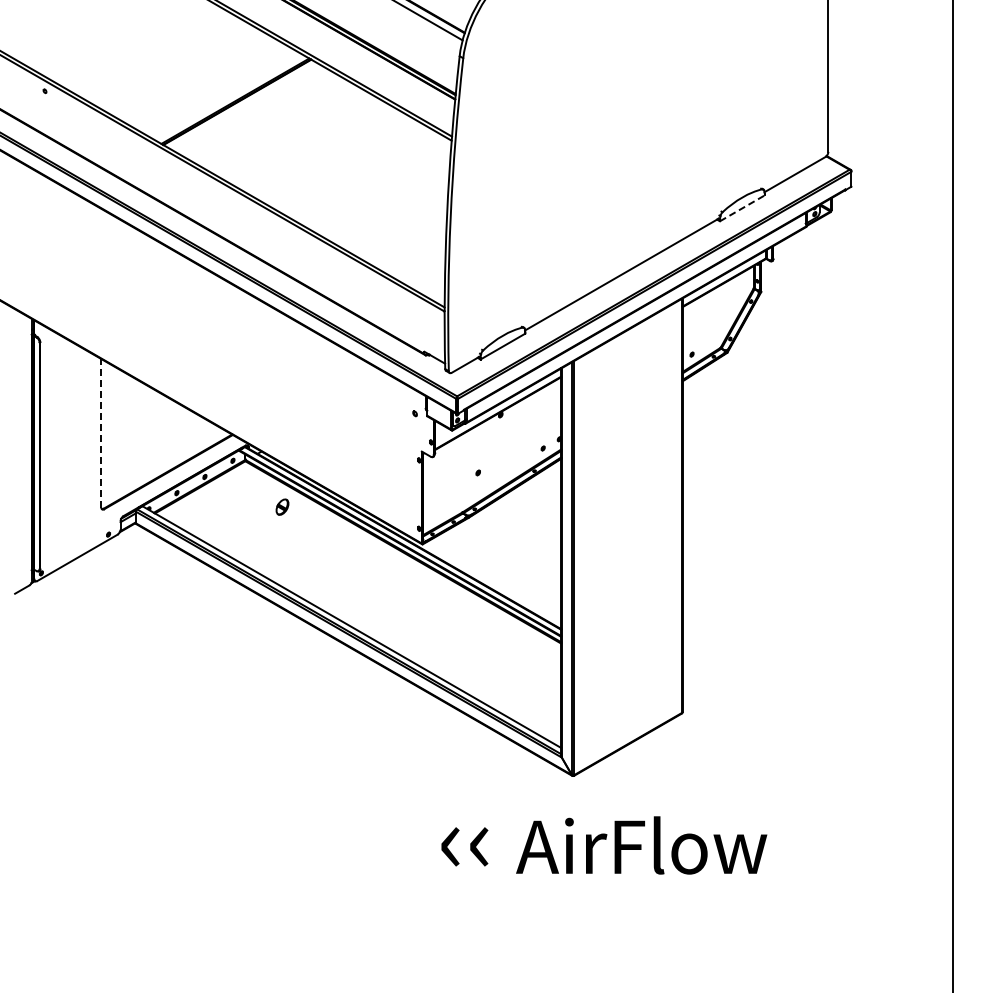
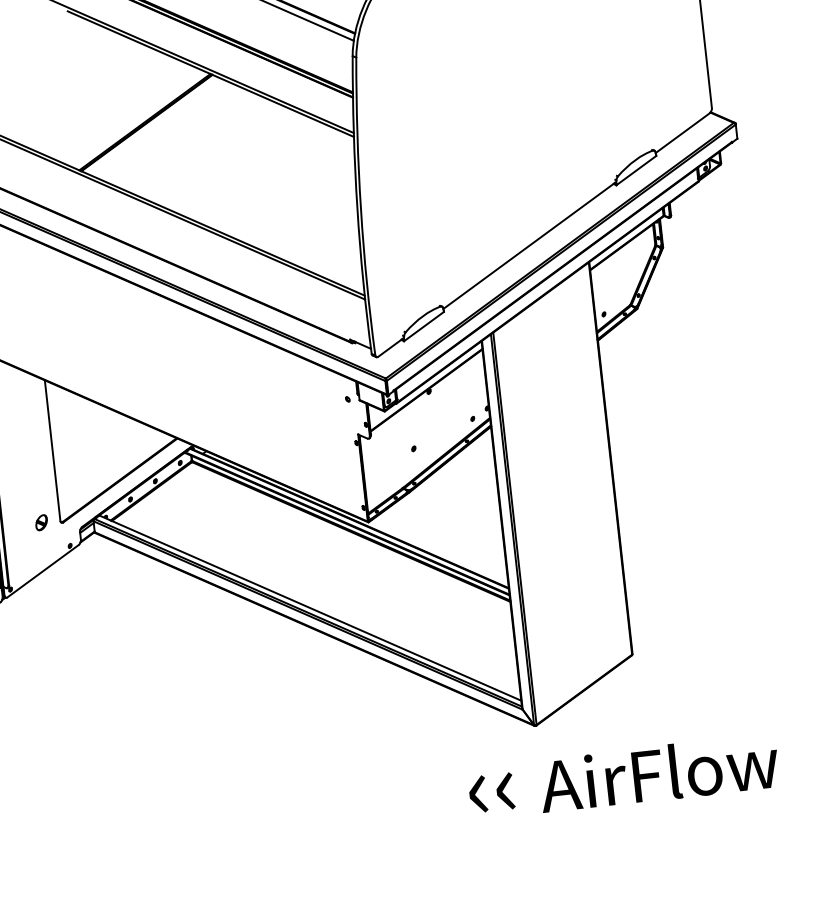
line: (742, 208) -> (636, 170), dashed -> solid
line: (101, 432) -> (52, 449), dashed -> solid
part: (282, 506) -> (41, 522), moved
text: (604, 845) -> (623, 777), moved

